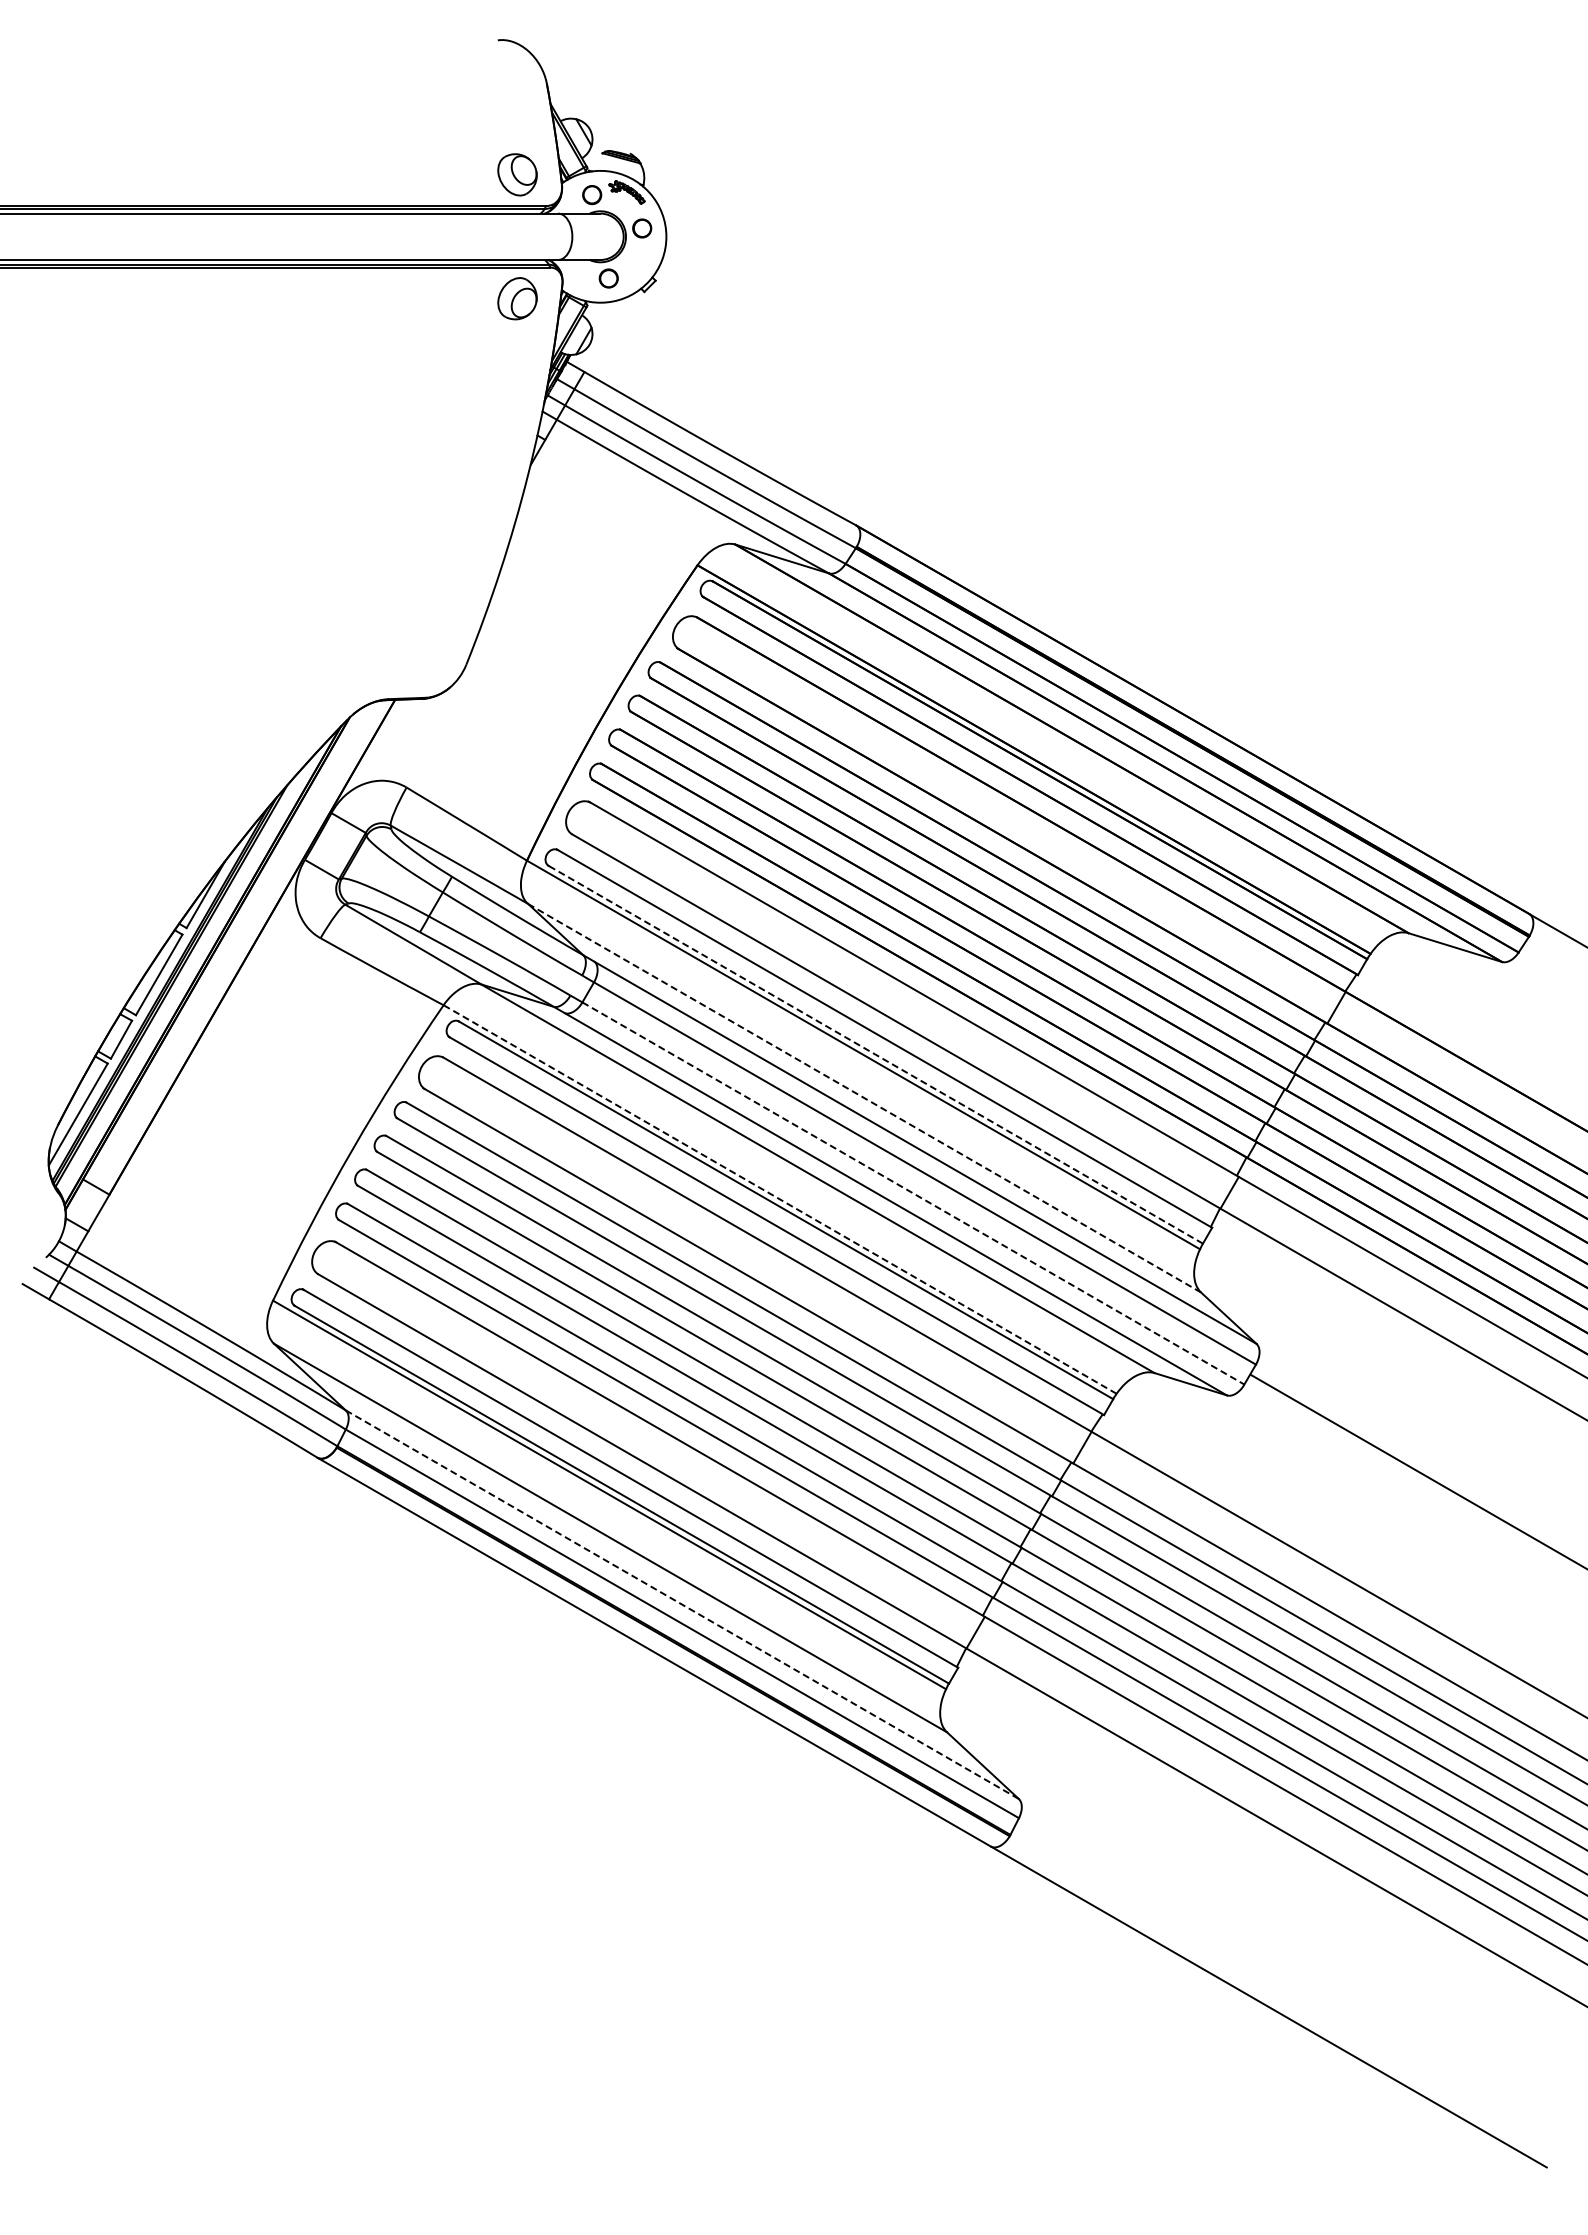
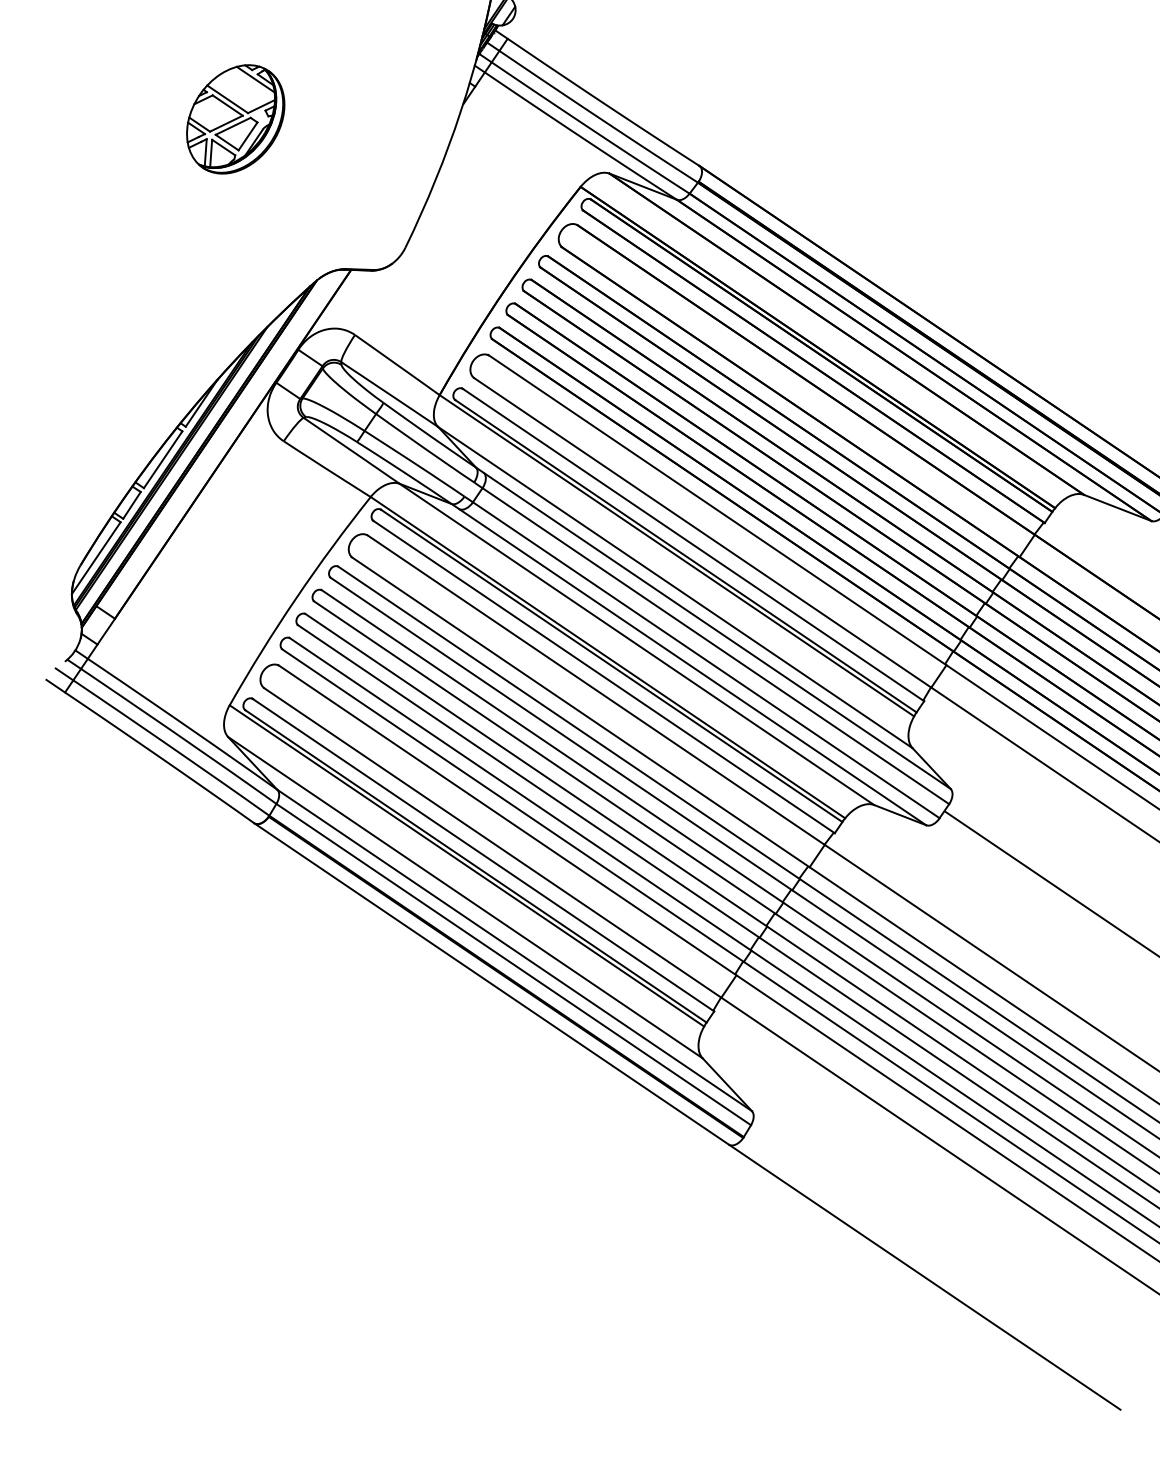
part: (223, 507) -> (235, 119), added
line: (875, 1054) -> (685, 556), dashed -> solid
line: (864, 1098) -> (675, 587), dashed -> solid
line: (913, 1193) -> (706, 660), dashed -> solid
line: (780, 1199) -> (608, 657), dashed -> solid
line: (682, 1604) -> (514, 950), dashed -> solid

